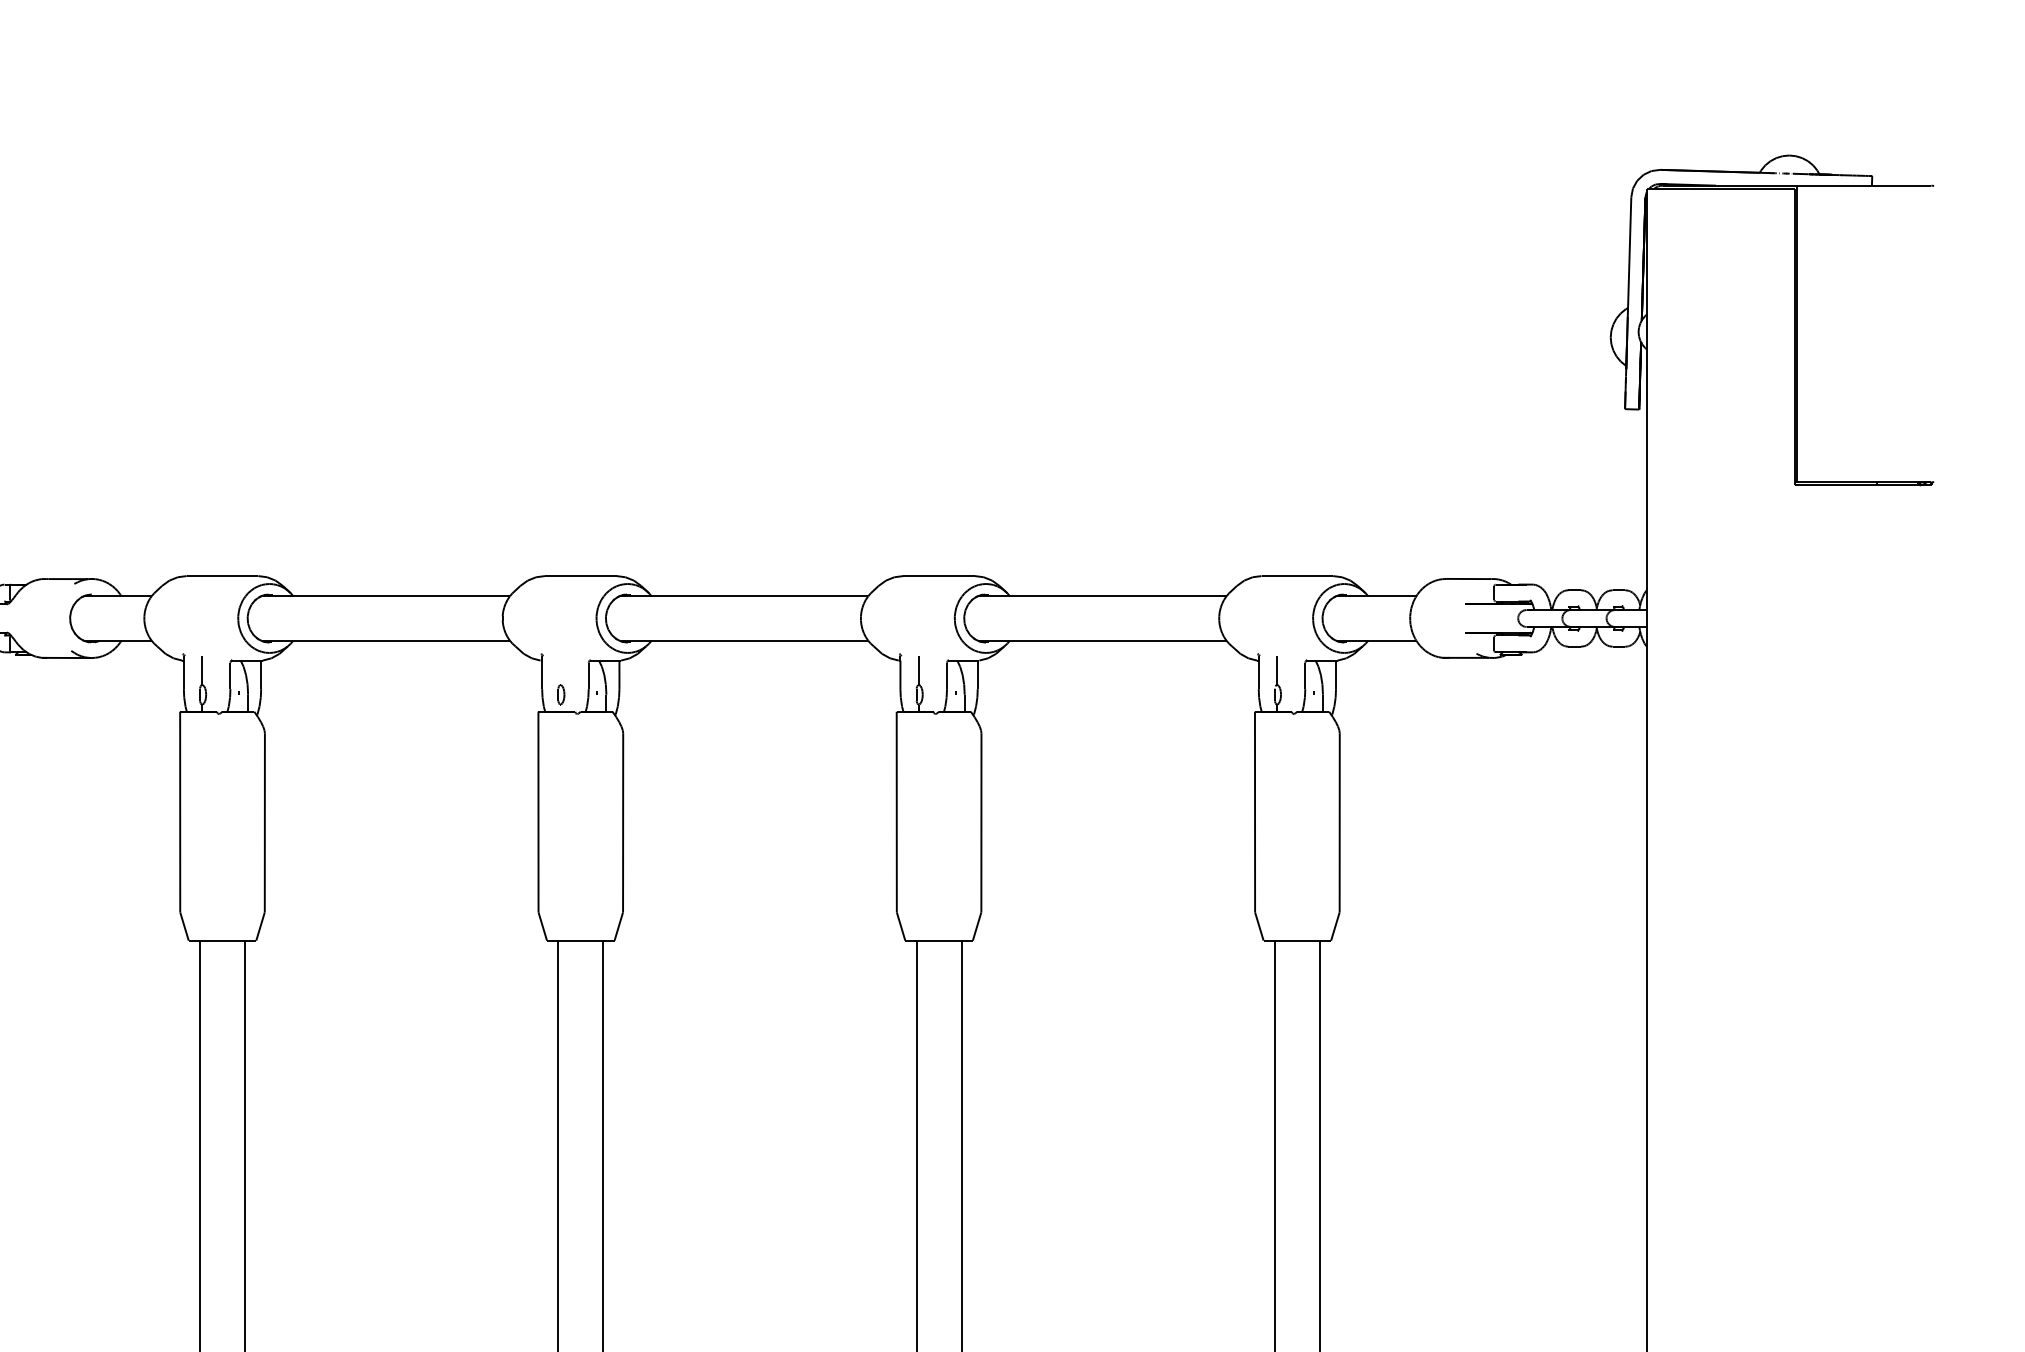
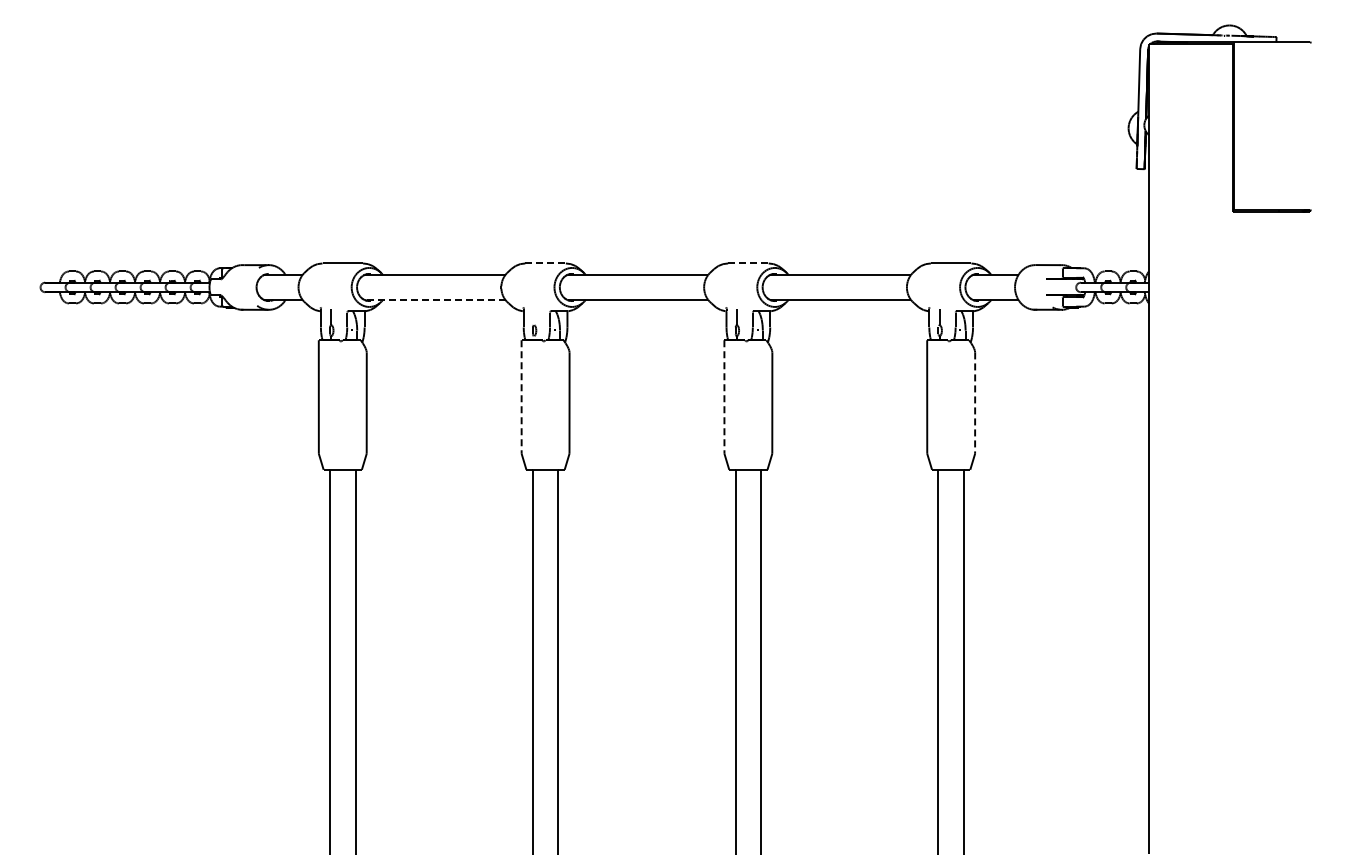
line: (582, 576) -> (546, 263), solid -> dashed
line: (939, 576) -> (748, 263), solid -> dashed
line: (384, 641) -> (434, 300), solid -> dashed
line: (538, 812) -> (521, 397), solid -> dashed
line: (896, 812) -> (724, 397), solid -> dashed
line: (1340, 823) -> (975, 403), solid -> dashed

